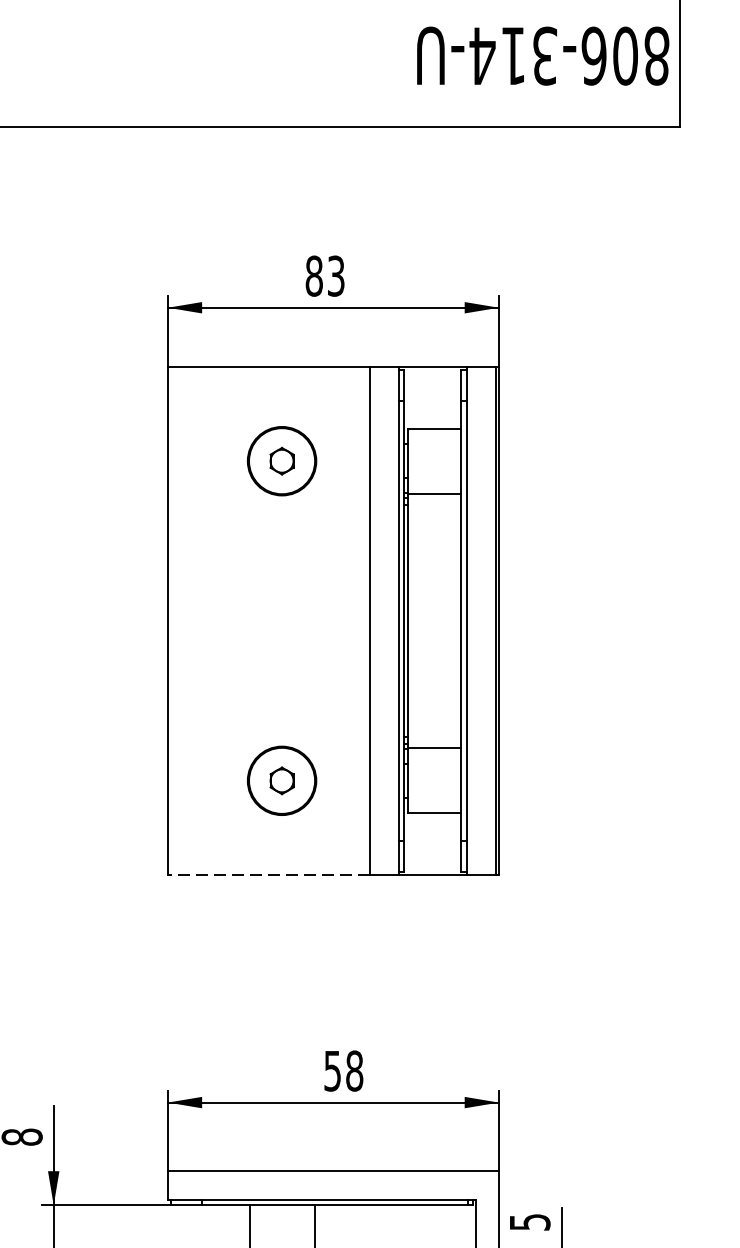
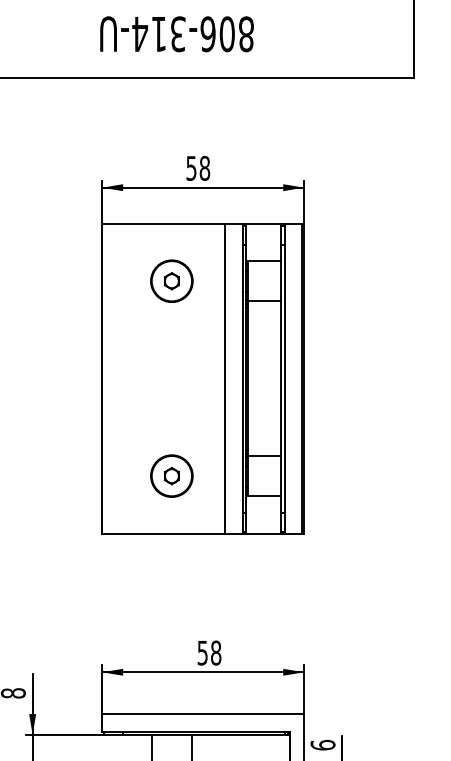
text: (542, 56) -> (176, 34), moved
text: (325, 274) -> (198, 167), 83 -> 58
line: (268, 874) -> (163, 533), dashed -> solid
text: (529, 1222) -> (322, 745), 5 -> 6

